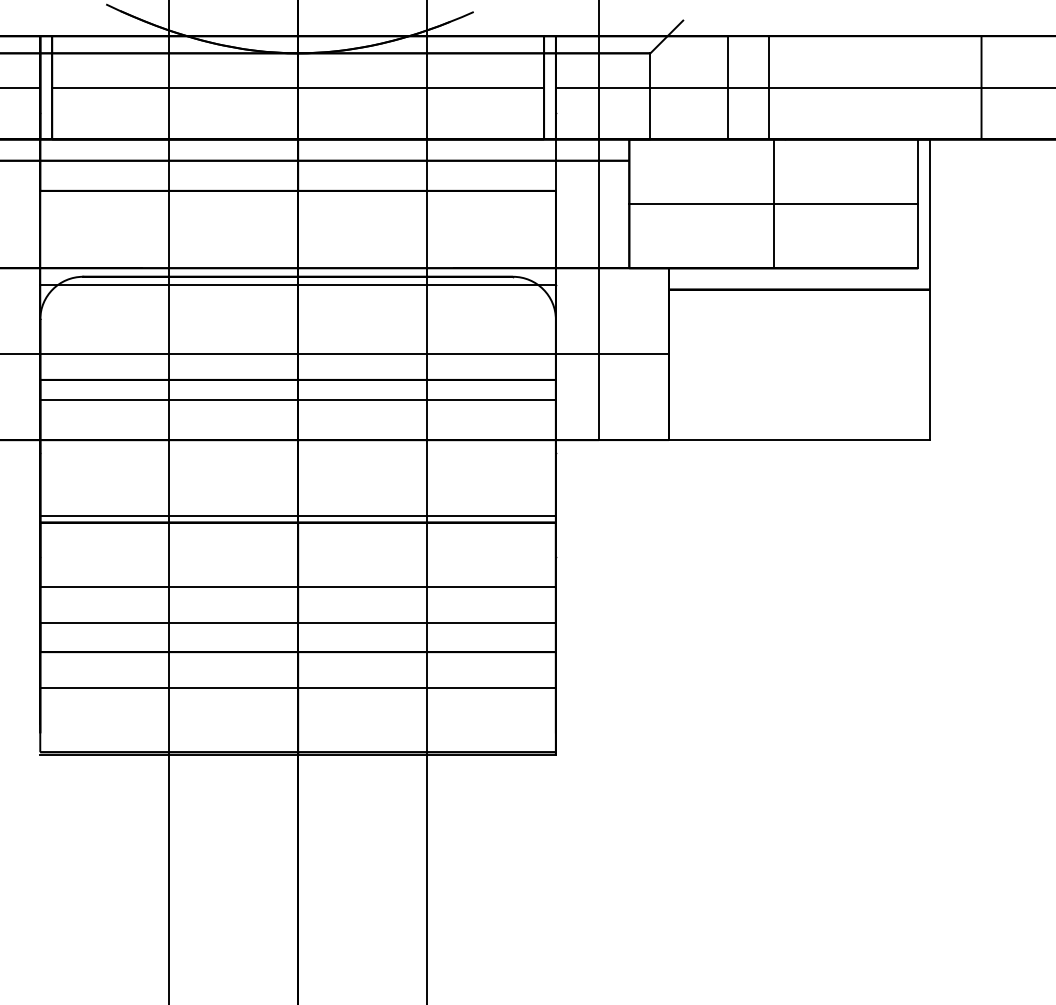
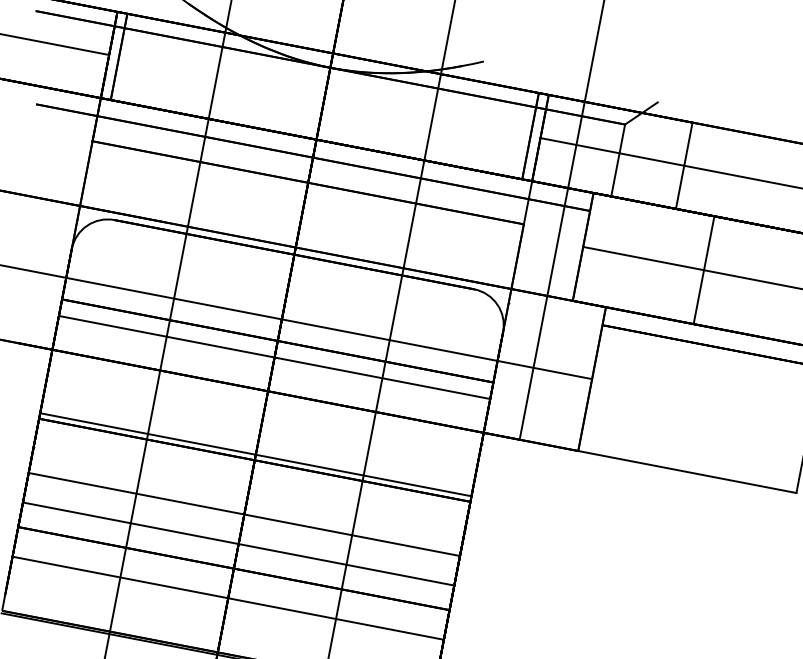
line: (298, 87) -> (325, 96), removed
line: (768, 87) -> (718, 172), removed
line: (297, 285) -> (292, 261), removed

